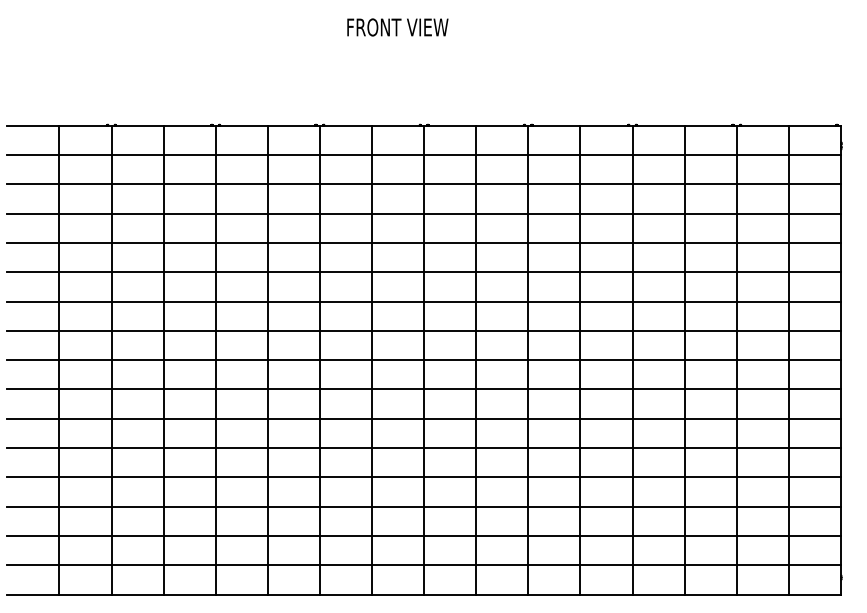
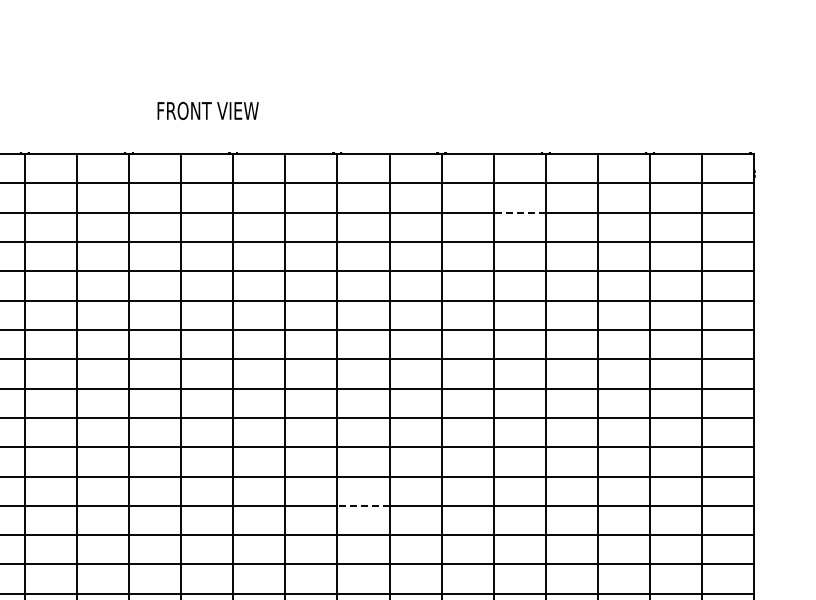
text: (397, 27) -> (207, 110), moved
line: (606, 184) -> (519, 212), solid -> dashed
line: (449, 477) -> (362, 505), solid -> dashed

